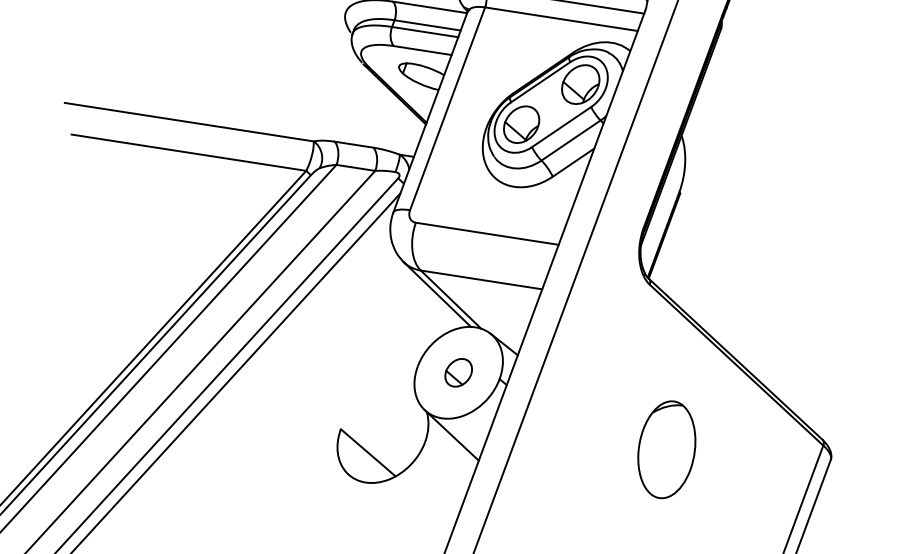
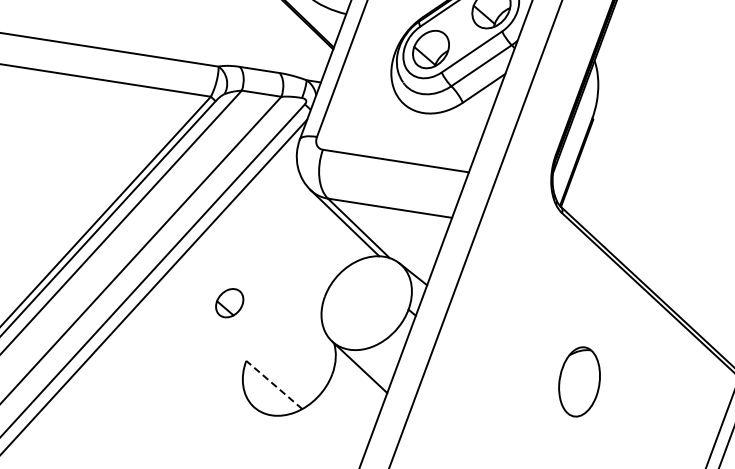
part: (458, 372) -> (229, 302), moved
part: (666, 449) -> (579, 381), size x0.7
line: (367, 452) -> (273, 384), solid -> dashed

